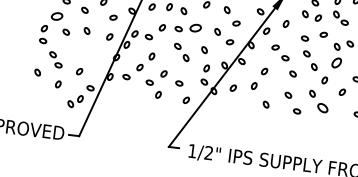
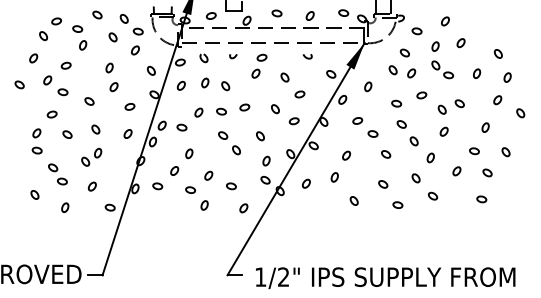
part: (56, 16) -> (51, 114), size x0.62
part: (195, 28) -> (244, 107), size x0.62
part: (336, 62) -> (443, 131), size x0.62
part: (75, 100) -> (91, 156), moved
part: (323, 107) -> (433, 195), size x0.62

